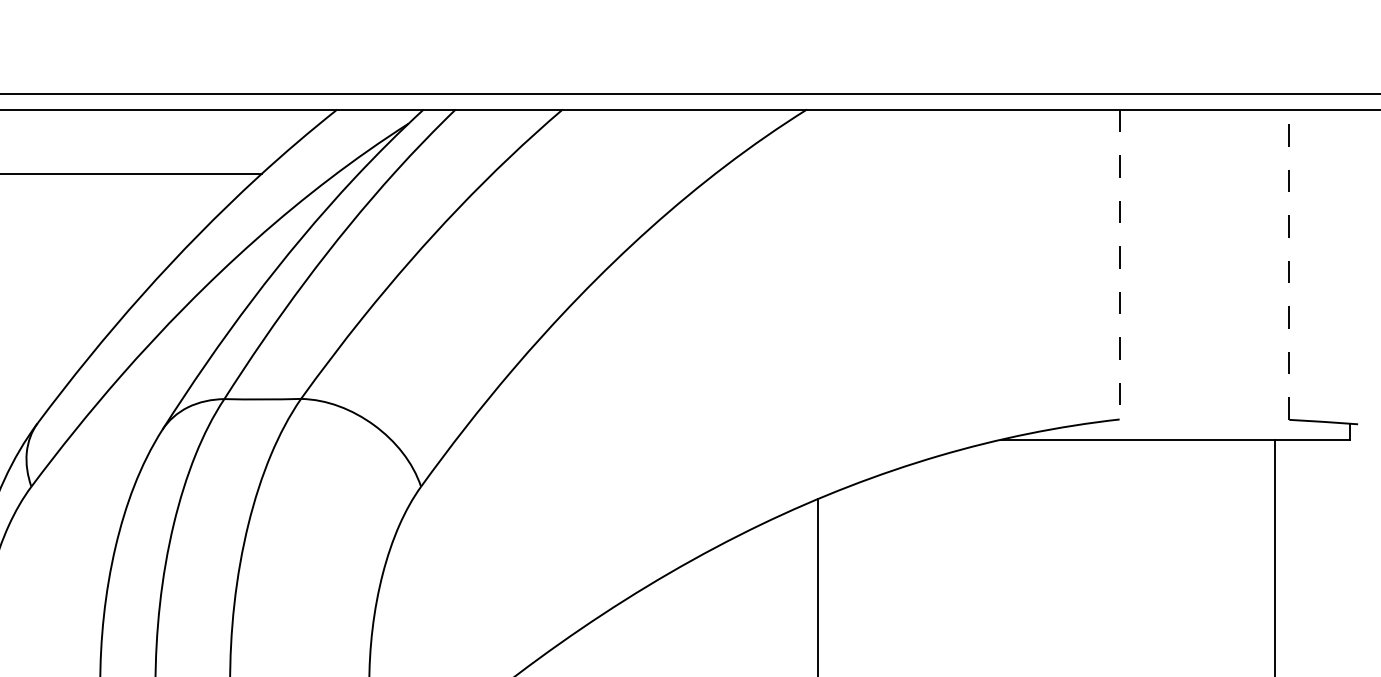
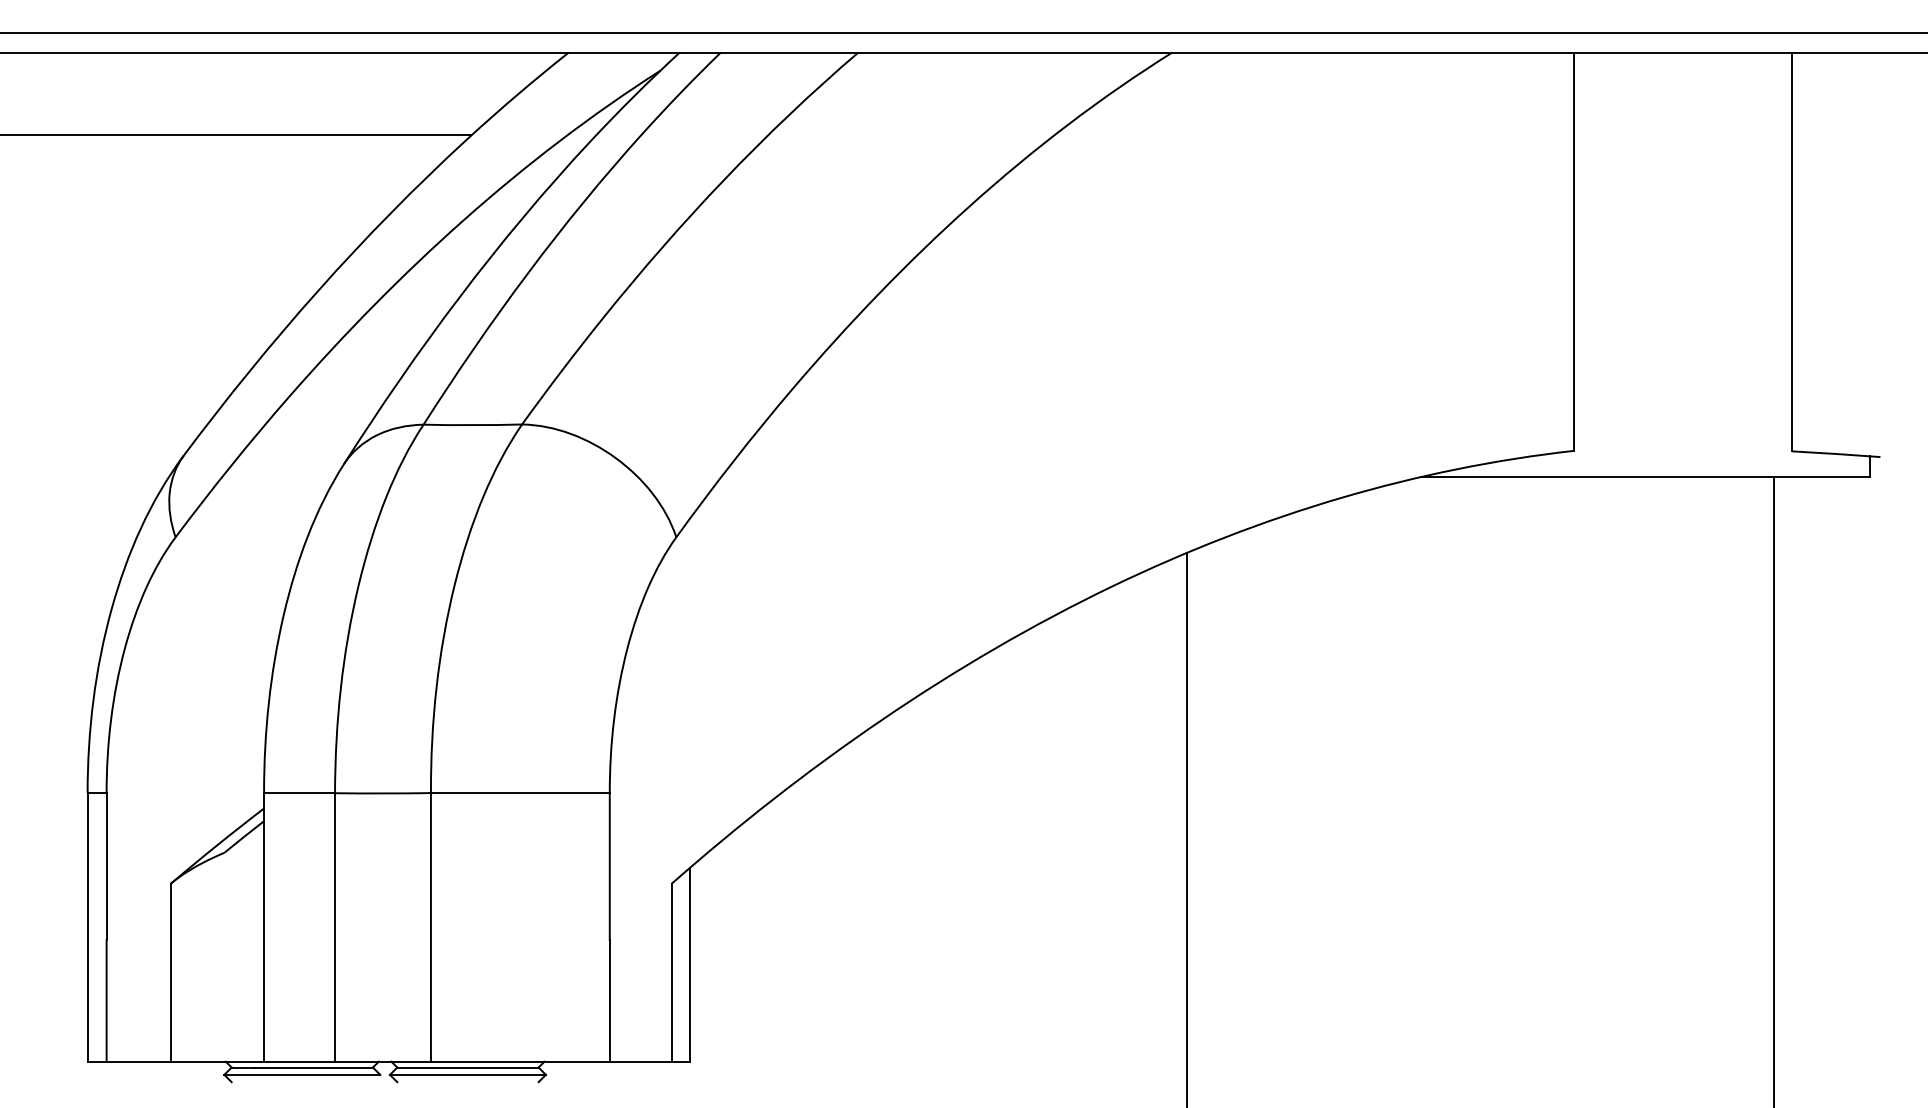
line: (1289, 264) -> (1792, 251), dashed -> solid
line: (1120, 265) -> (1574, 252), dashed -> solid

